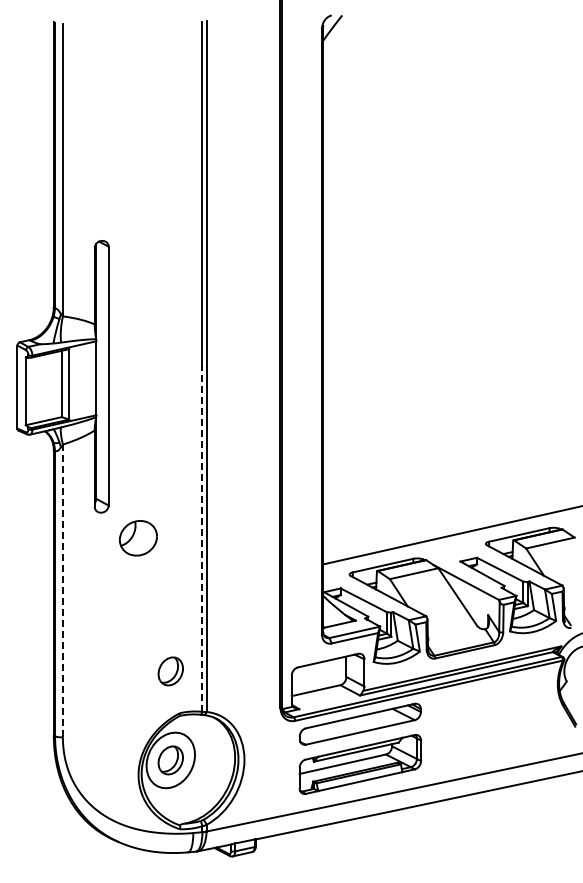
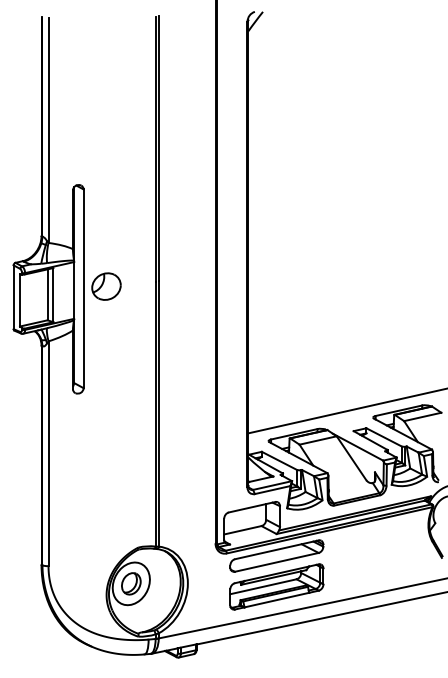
part: (138, 538) -> (106, 286), moved
line: (202, 539) -> (155, 414), dashed -> solid
line: (62, 590) -> (48, 453), dashed -> solid
part: (170, 671) -> (131, 515), removed

